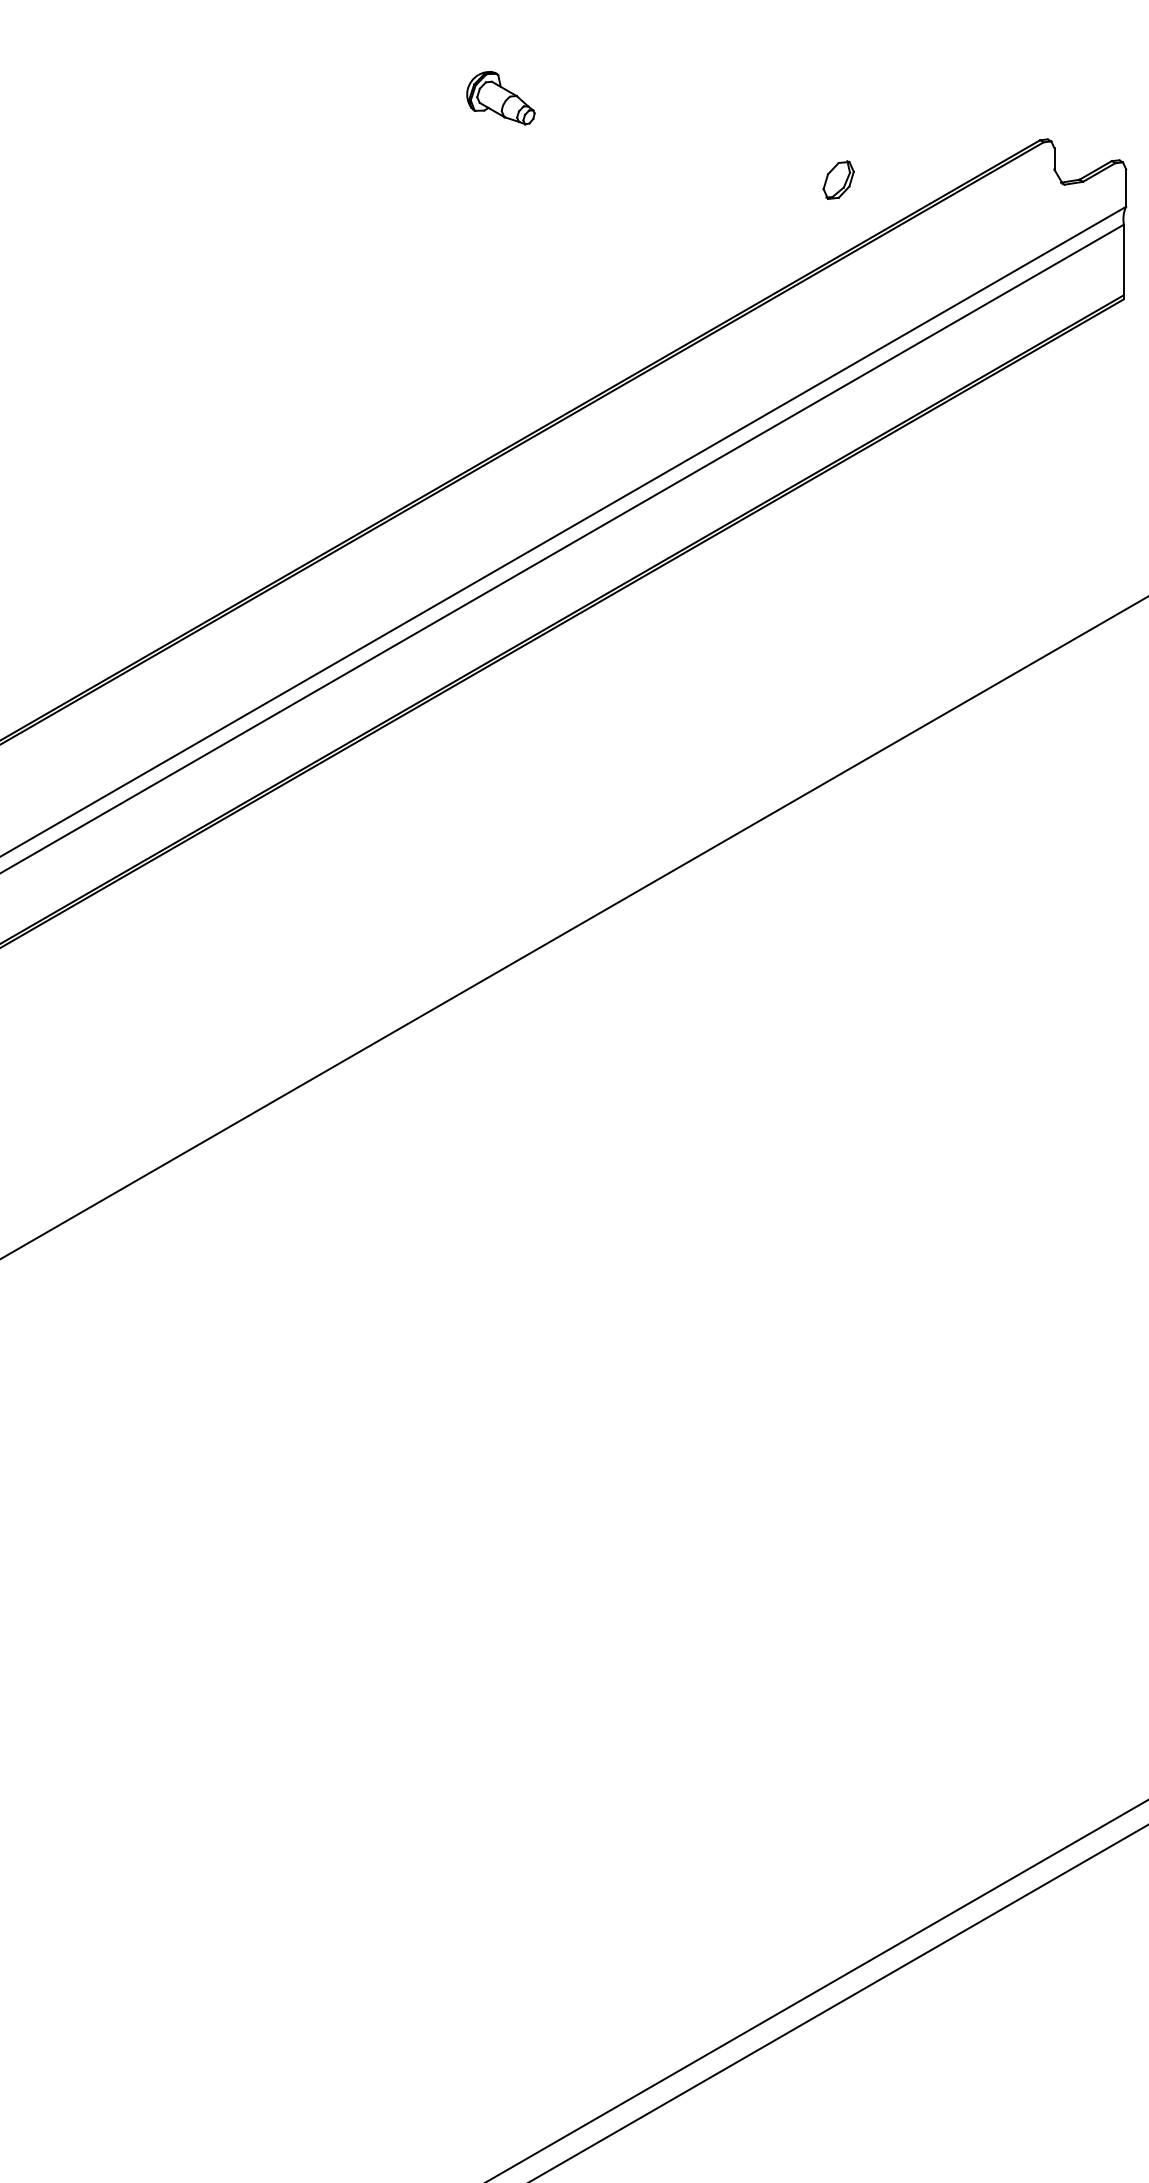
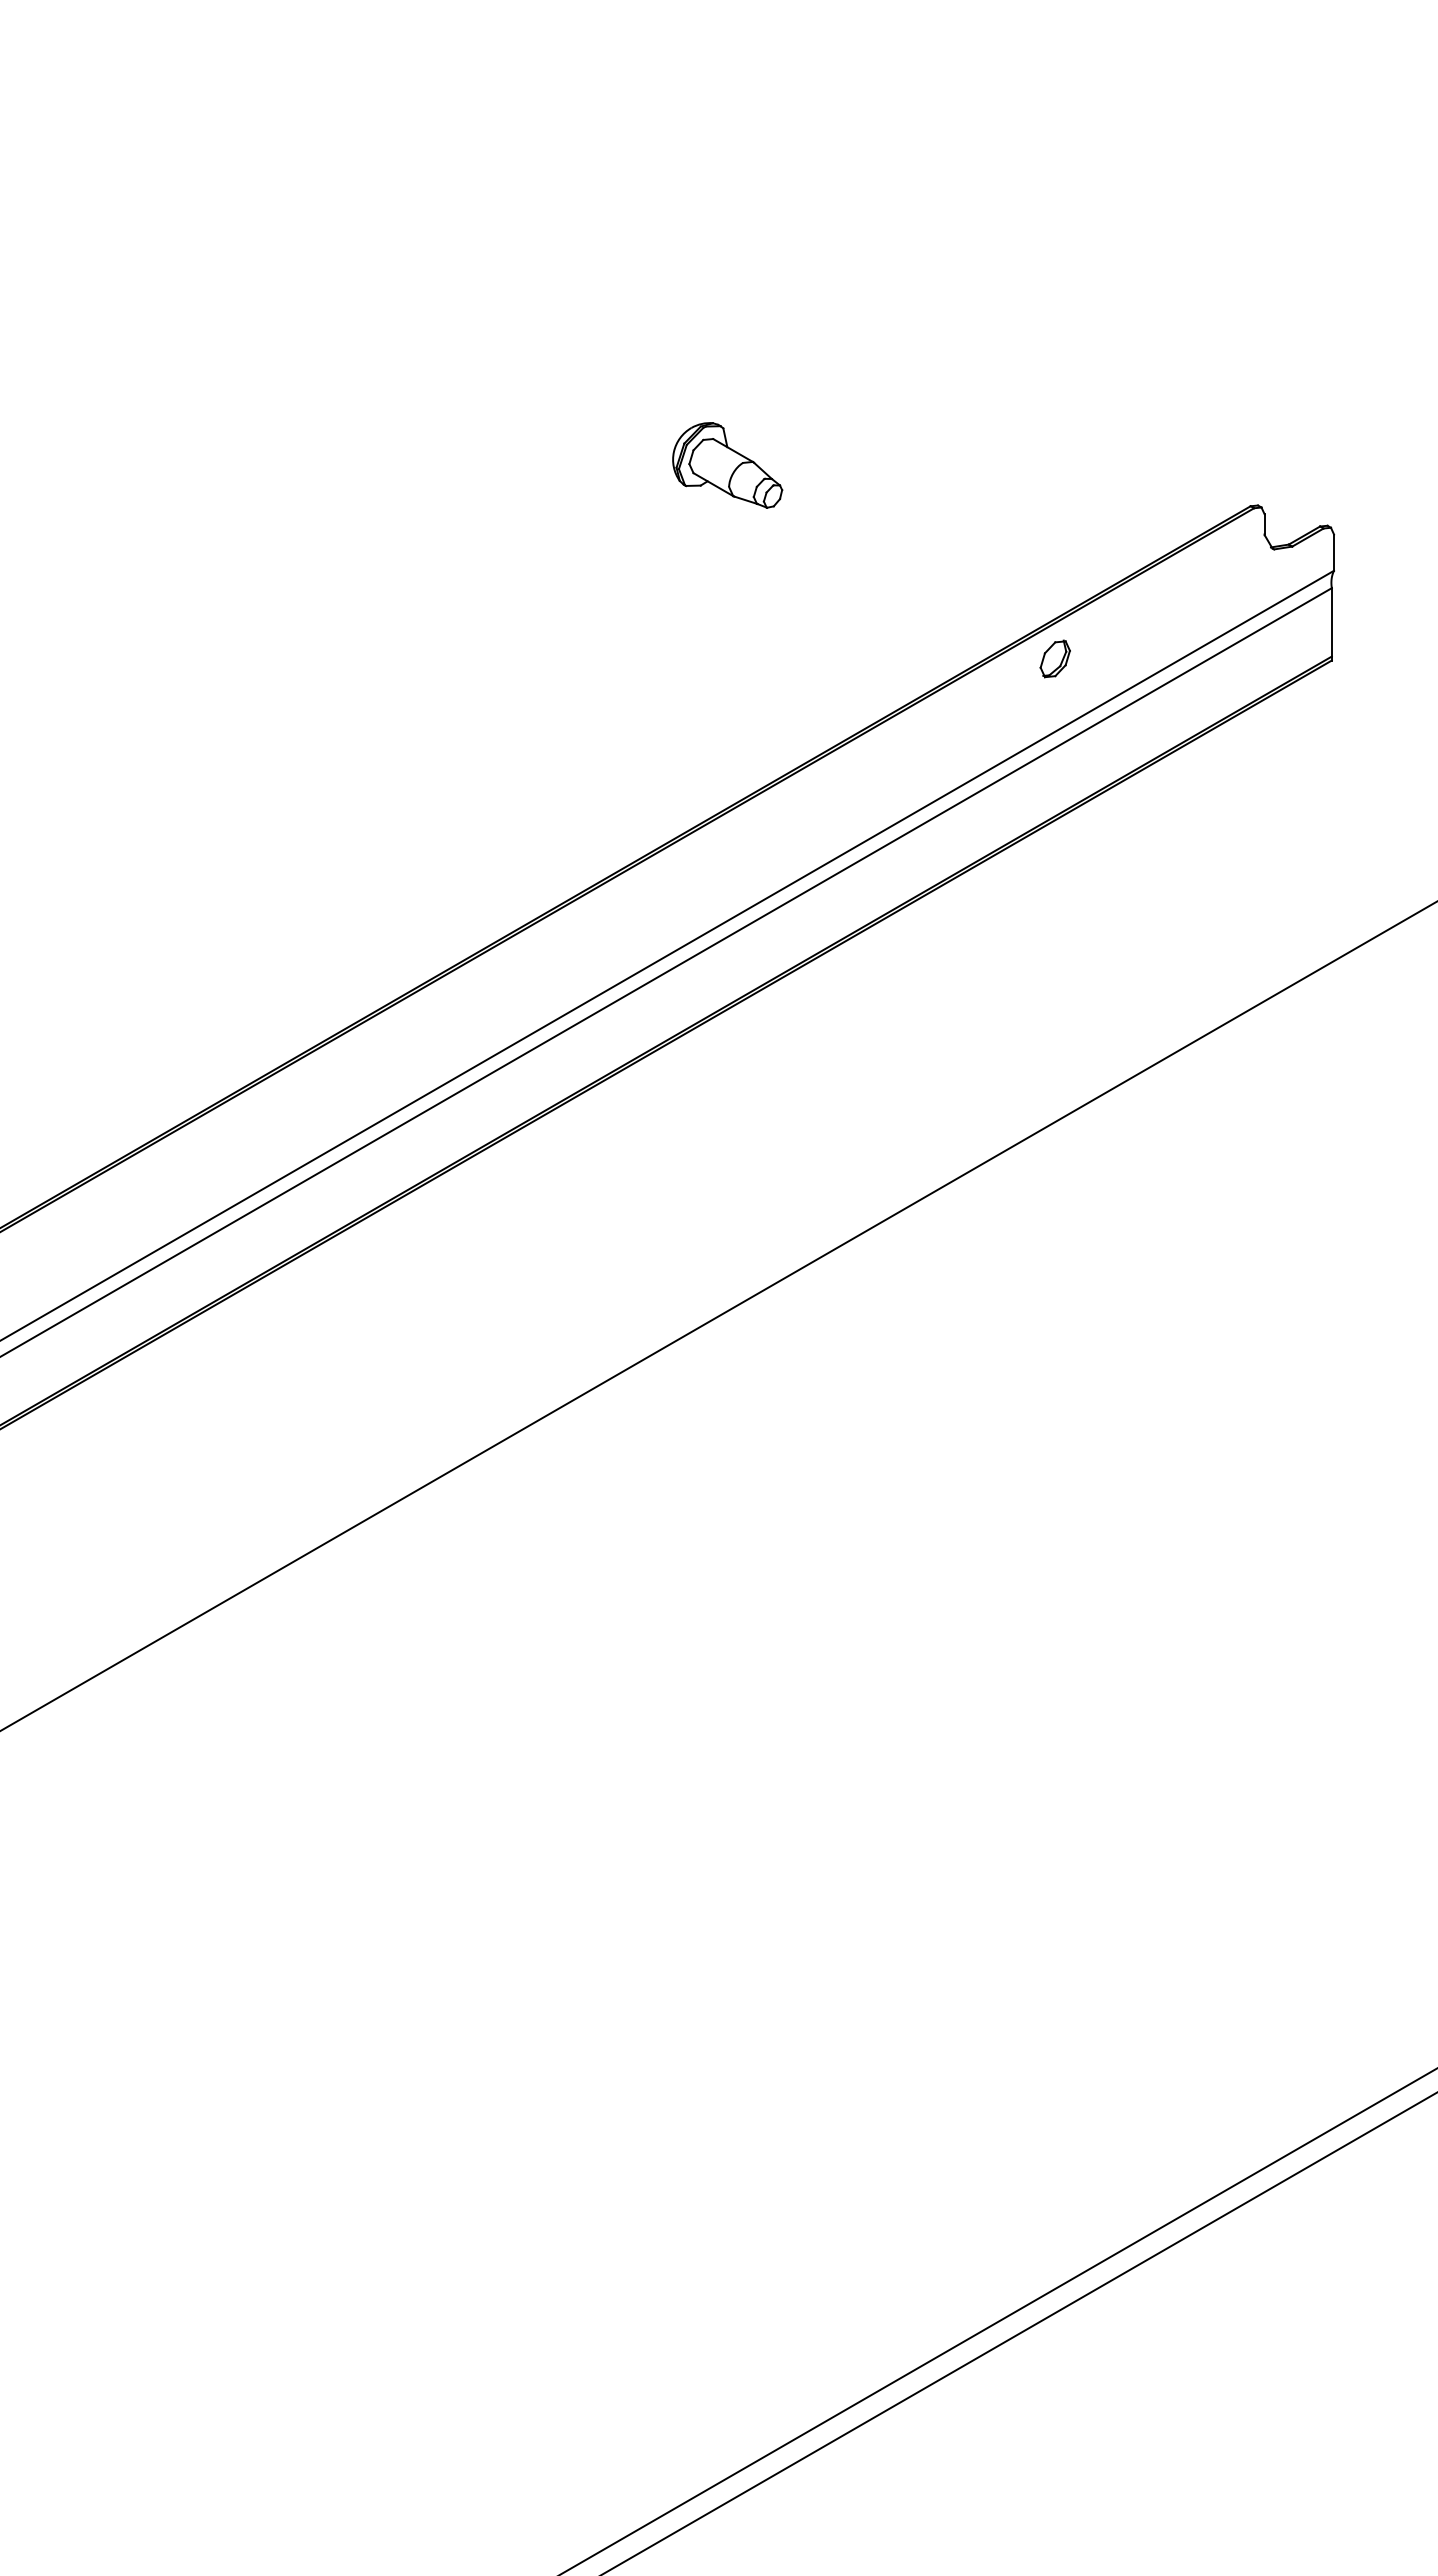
part: (500, 98) -> (727, 465), size x1.67
part: (837, 179) -> (1054, 658), moved

